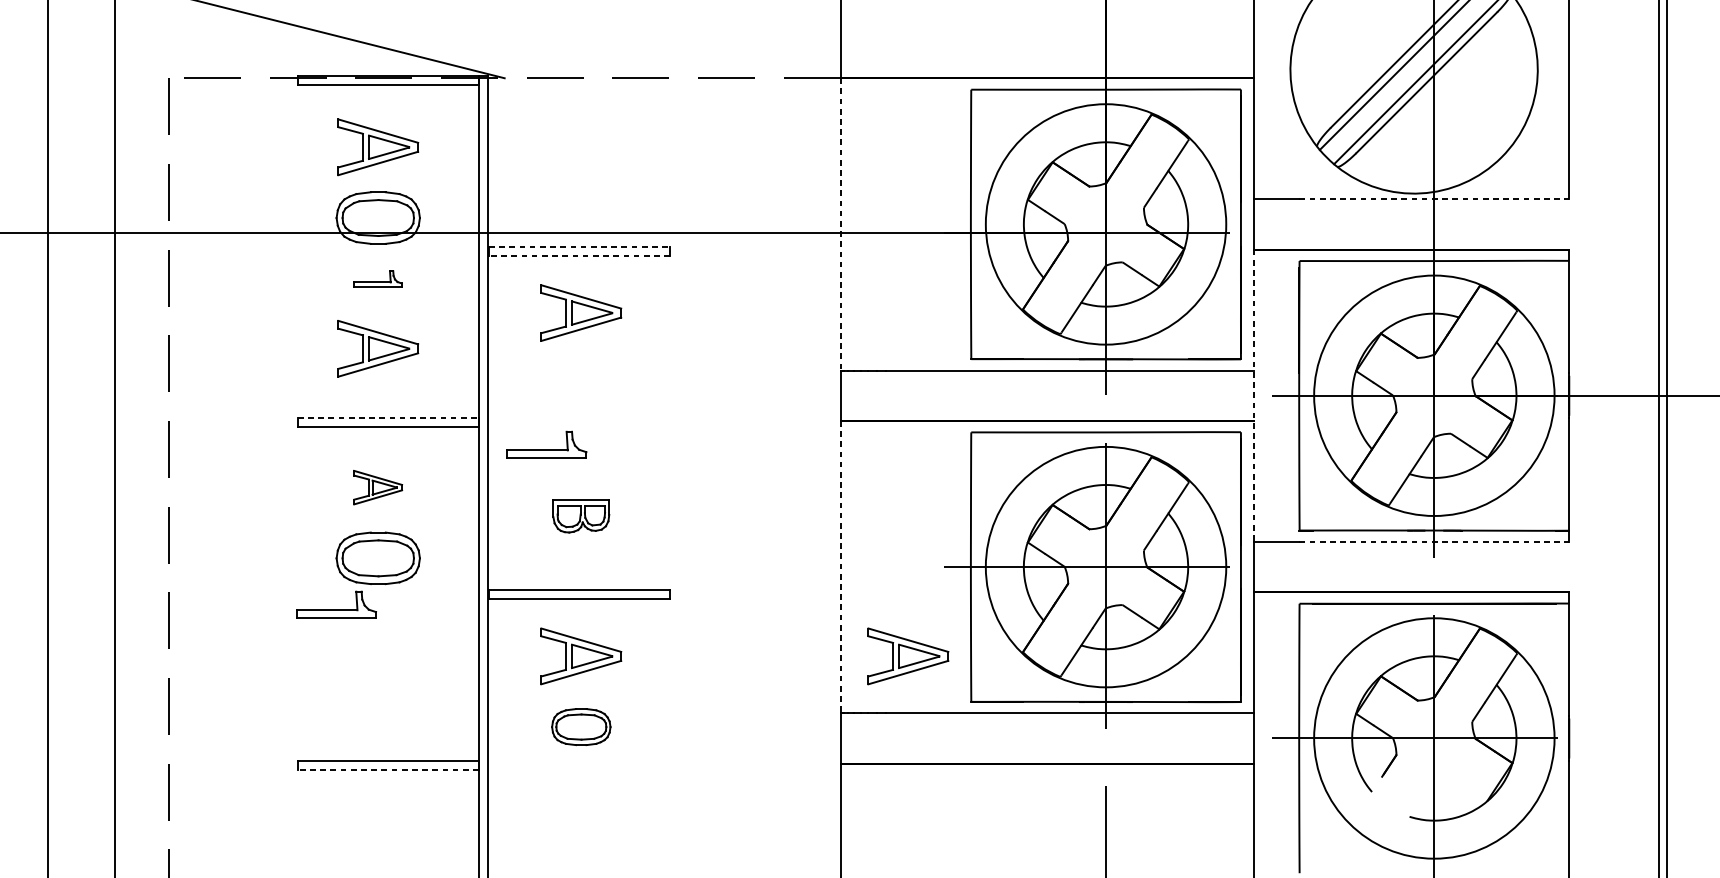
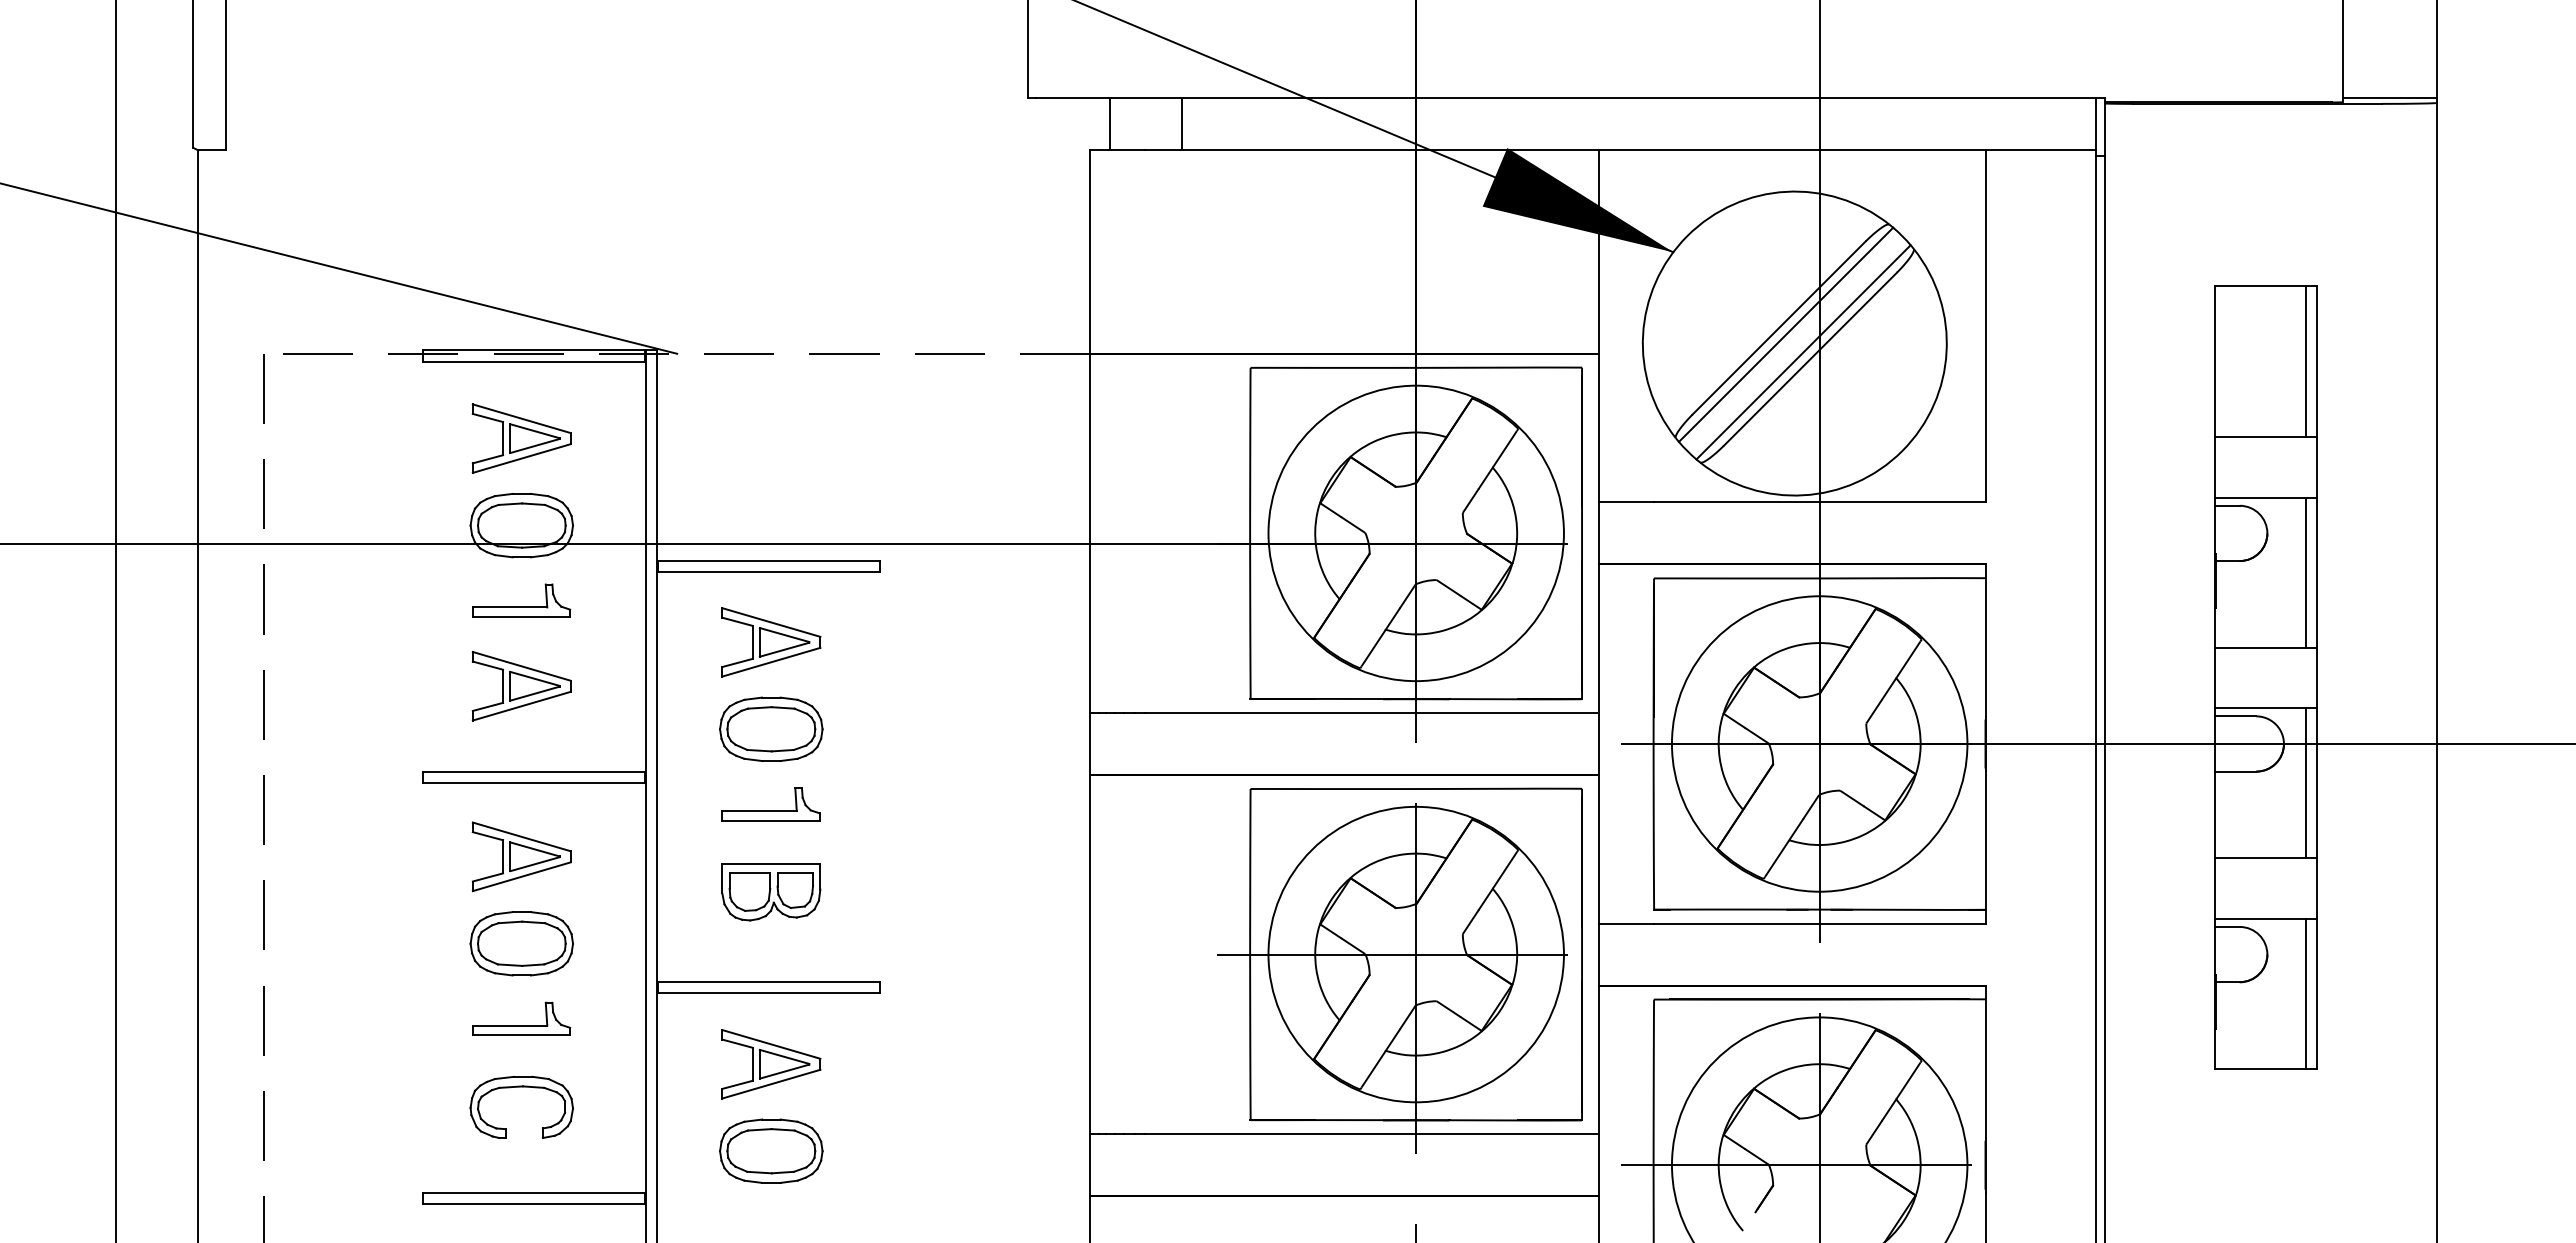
line: (1434, 199) -> (1819, 502), dashed -> solid
line: (841, 224) -> (1090, 533), dashed -> solid
line: (579, 247) -> (769, 561), dashed -> solid
line: (578, 256) -> (768, 572), dashed -> solid
part: (378, 279) -> (521, 600), size x1.67
part: (581, 383) -> (771, 728), added
line: (1254, 396) -> (1598, 744), dashed -> solid
line: (388, 418) -> (534, 771), dashed -> solid
part: (546, 445) -> (770, 804), moved
part: (378, 487) -> (521, 856), size x1.67
part: (581, 516) -> (771, 892), size x1.43
line: (1434, 541) -> (1819, 923), dashed -> solid
line: (841, 567) -> (1090, 954), dashed -> solid
part: (336, 610) -> (521, 1025), moved
part: (908, 656) -> (1173, 1064), removed
part: (378, 675) -> (521, 1087), added
part: (581, 726) -> (771, 1150), size x1.43
line: (387, 769) -> (533, 1203), dashed -> solid

